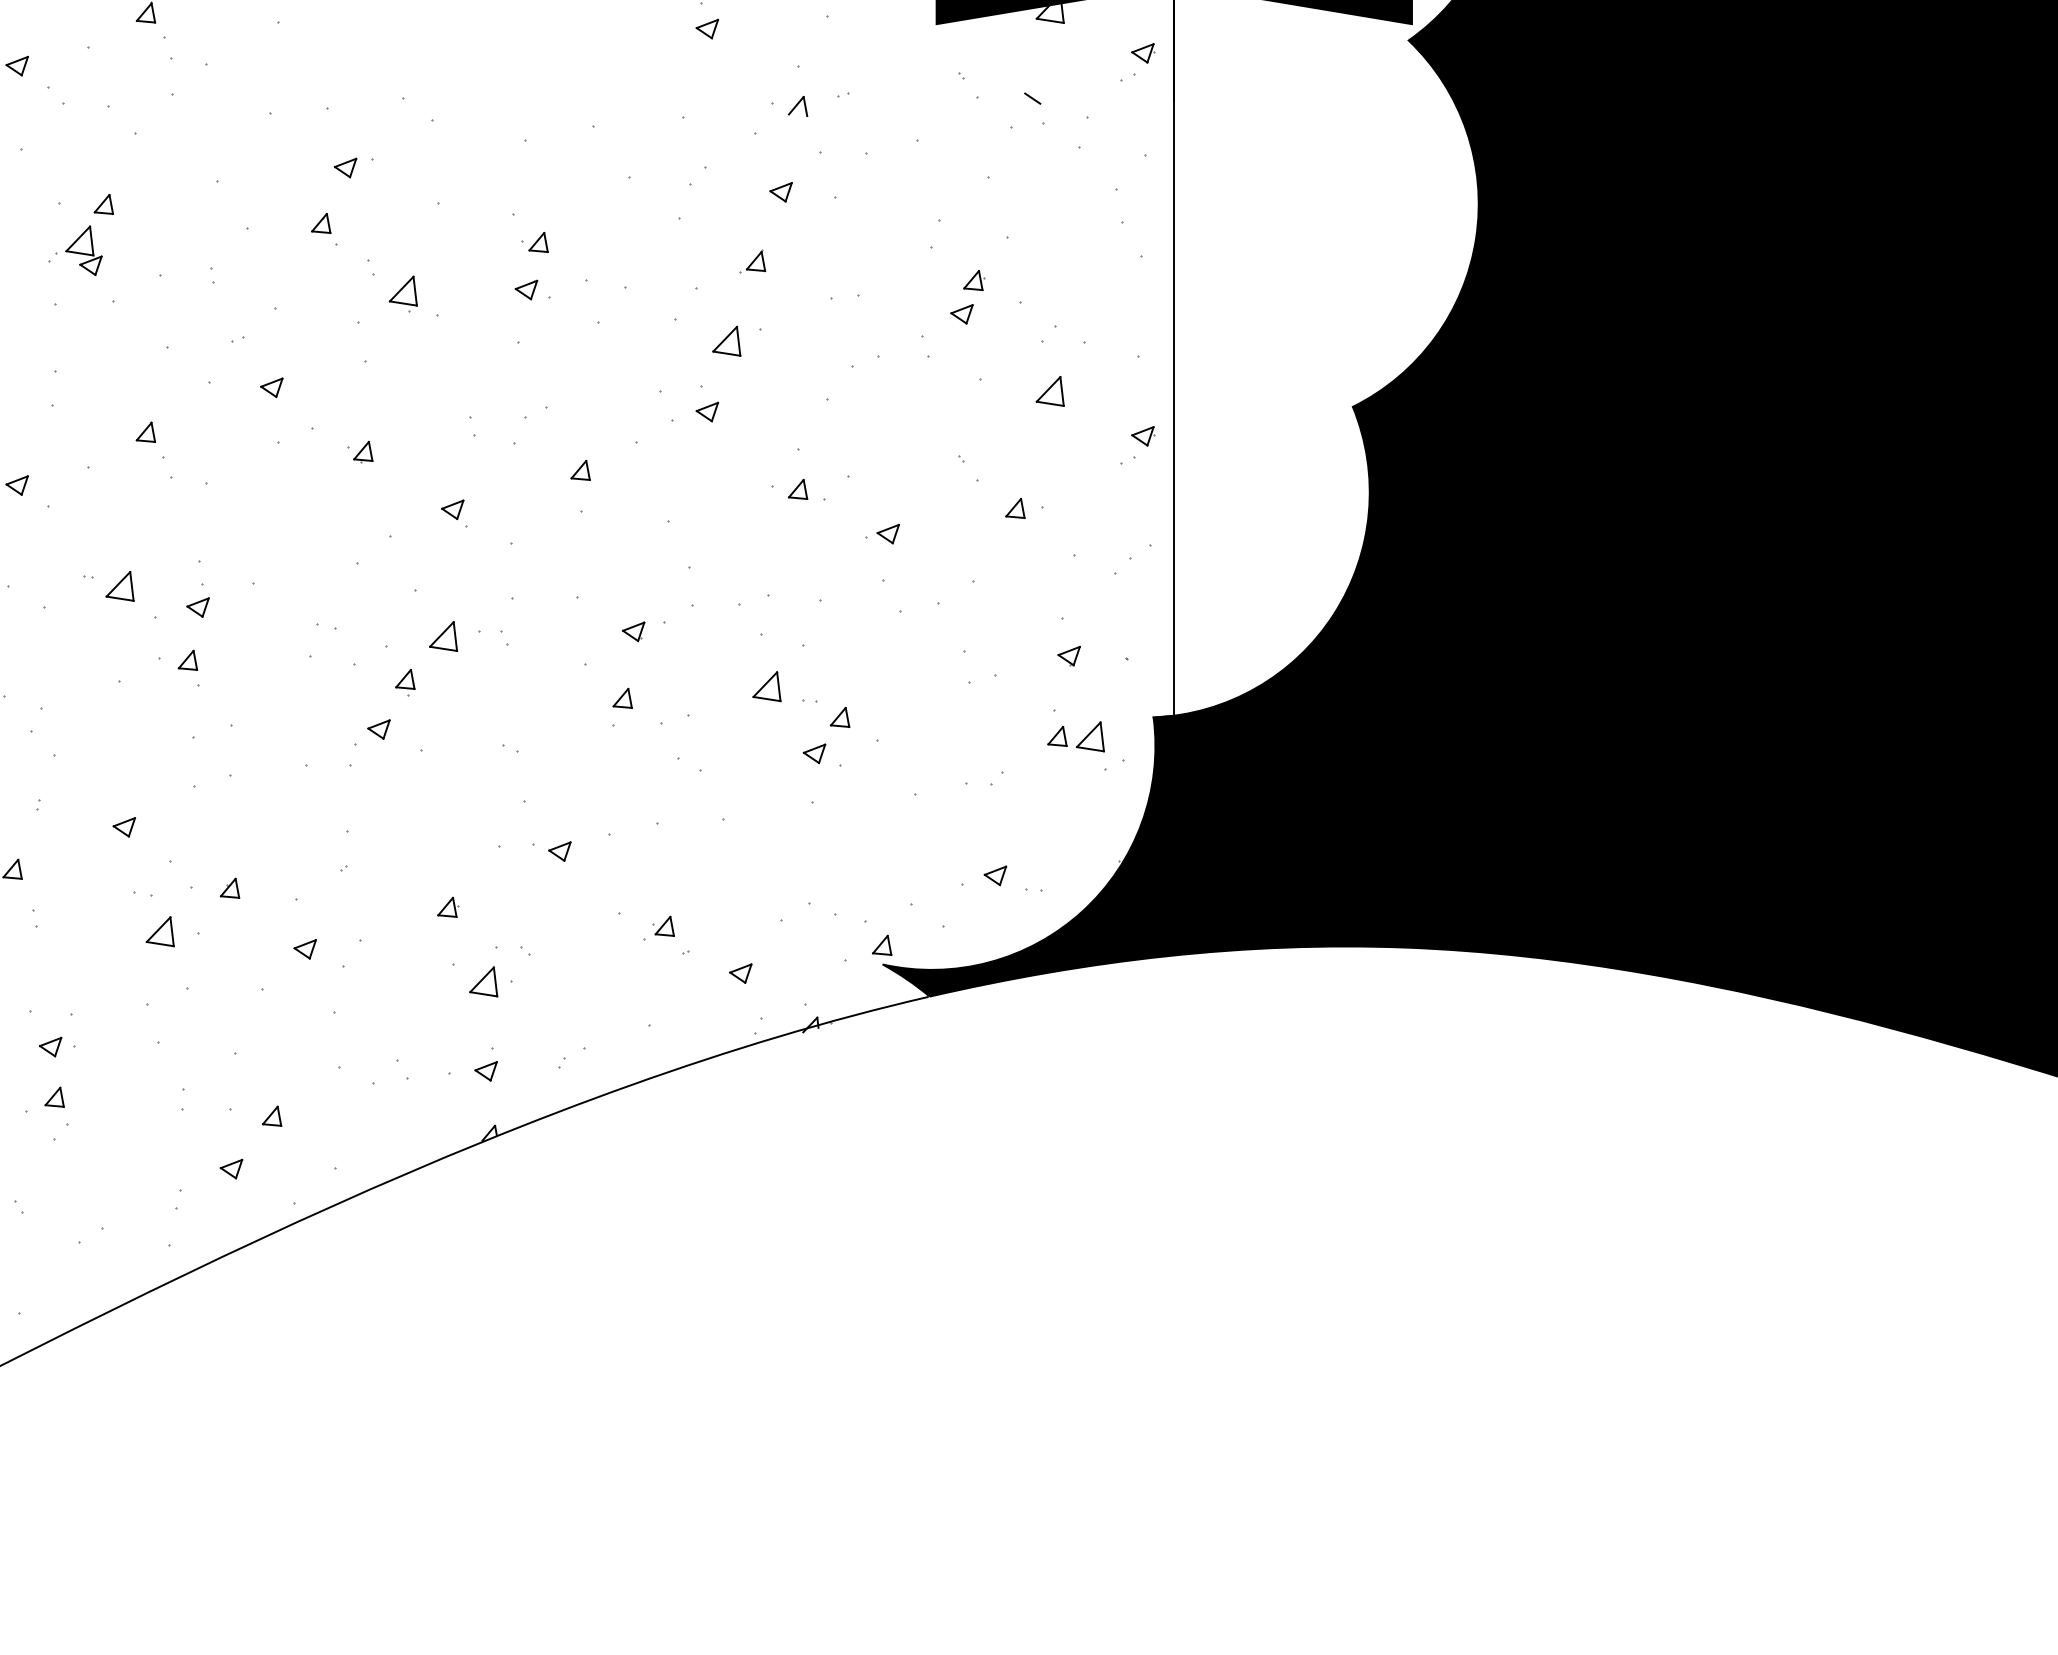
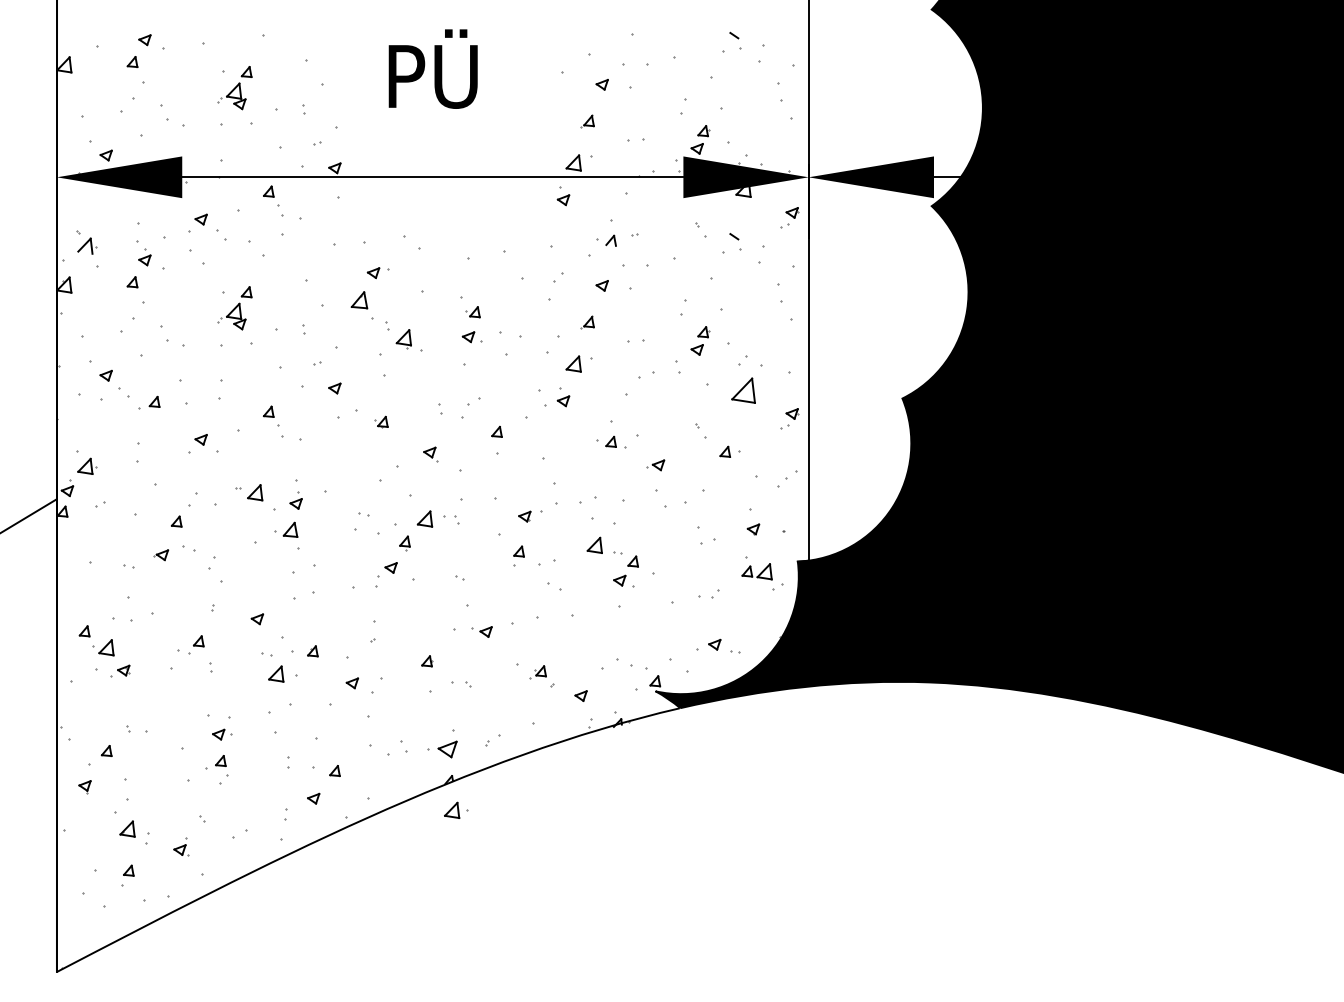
part: (324, 229) -> (362, 305), size x1.6
part: (1050, 389) -> (743, 389), size x1.6
part: (189, 667) -> (291, 535), size x1.4
part: (492, 980) -> (456, 809), moved
part: (484, 1063) -> (446, 743), size x1.6

